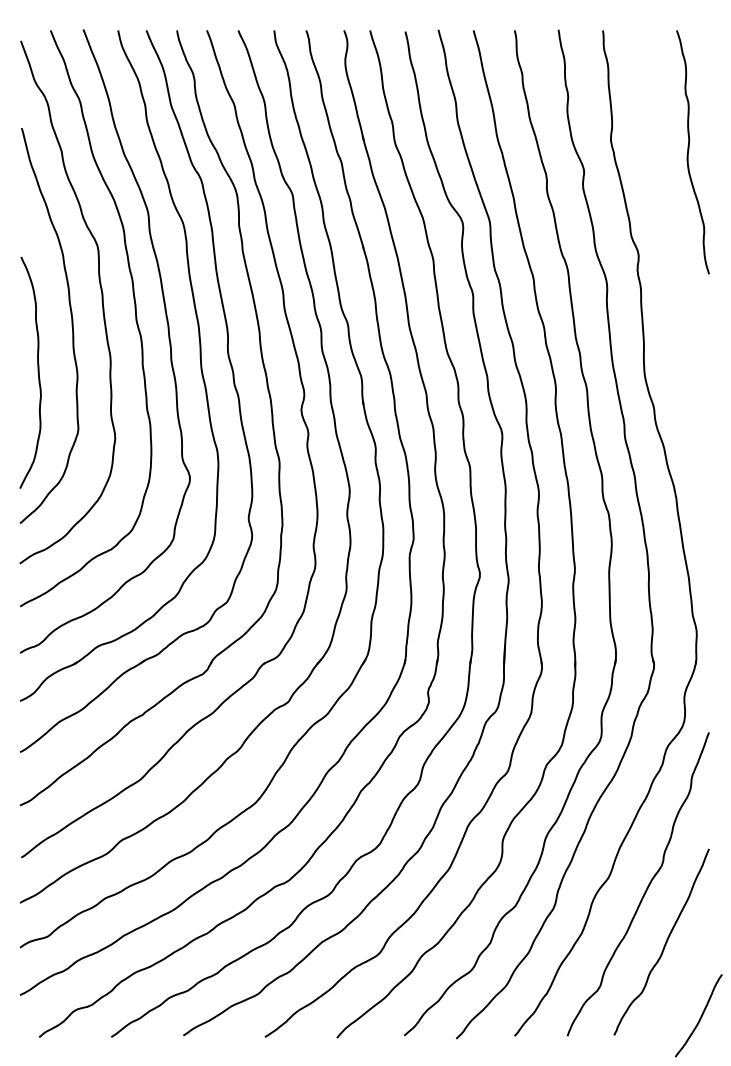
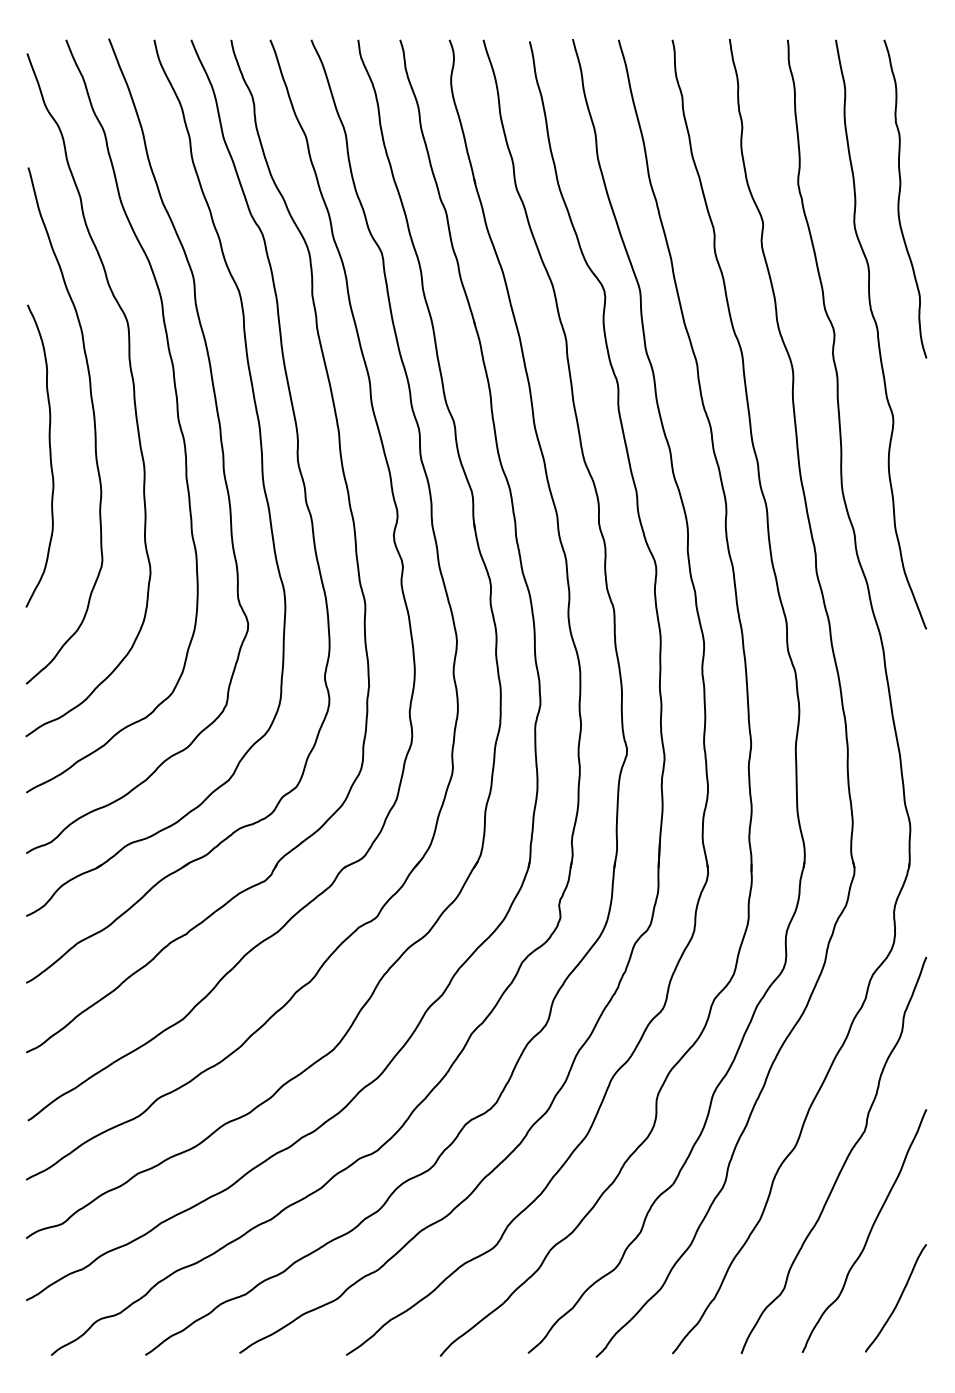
curve: (672, 255) -> (878, 334), added
curve: (37, 372) -> (49, 455), moved
curve: (700, 1015) -> (898, 1298), moved

